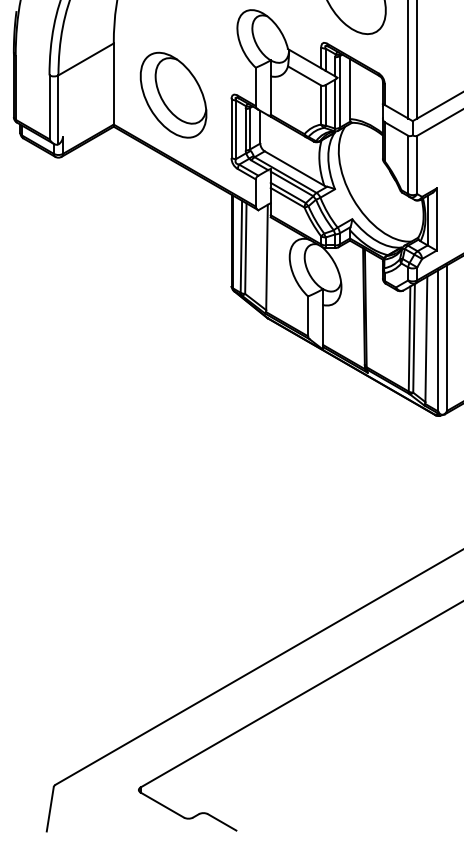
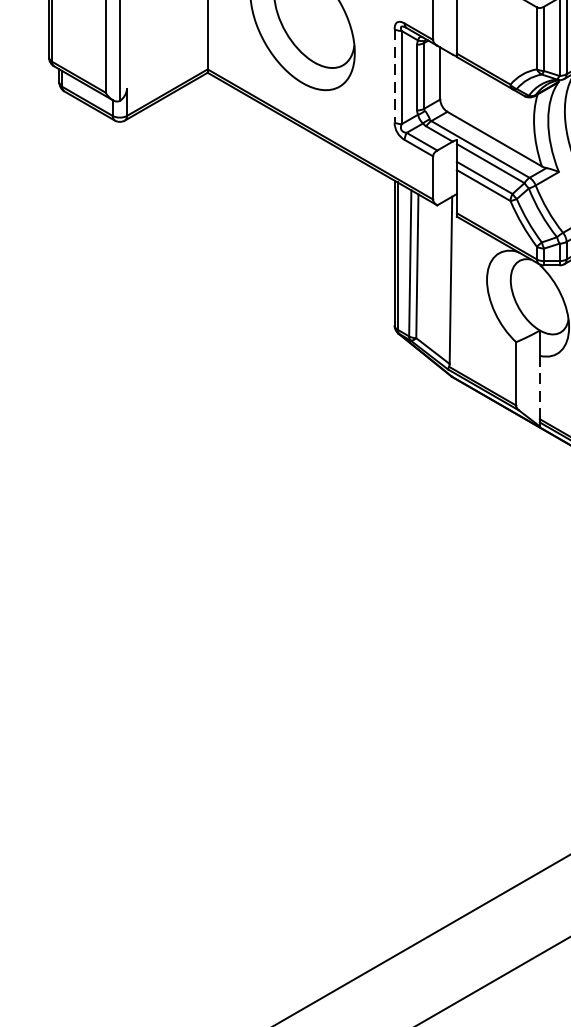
line: (231, 129) -> (394, 77), solid -> dashed
line: (323, 325) -> (540, 388), solid -> dashed

